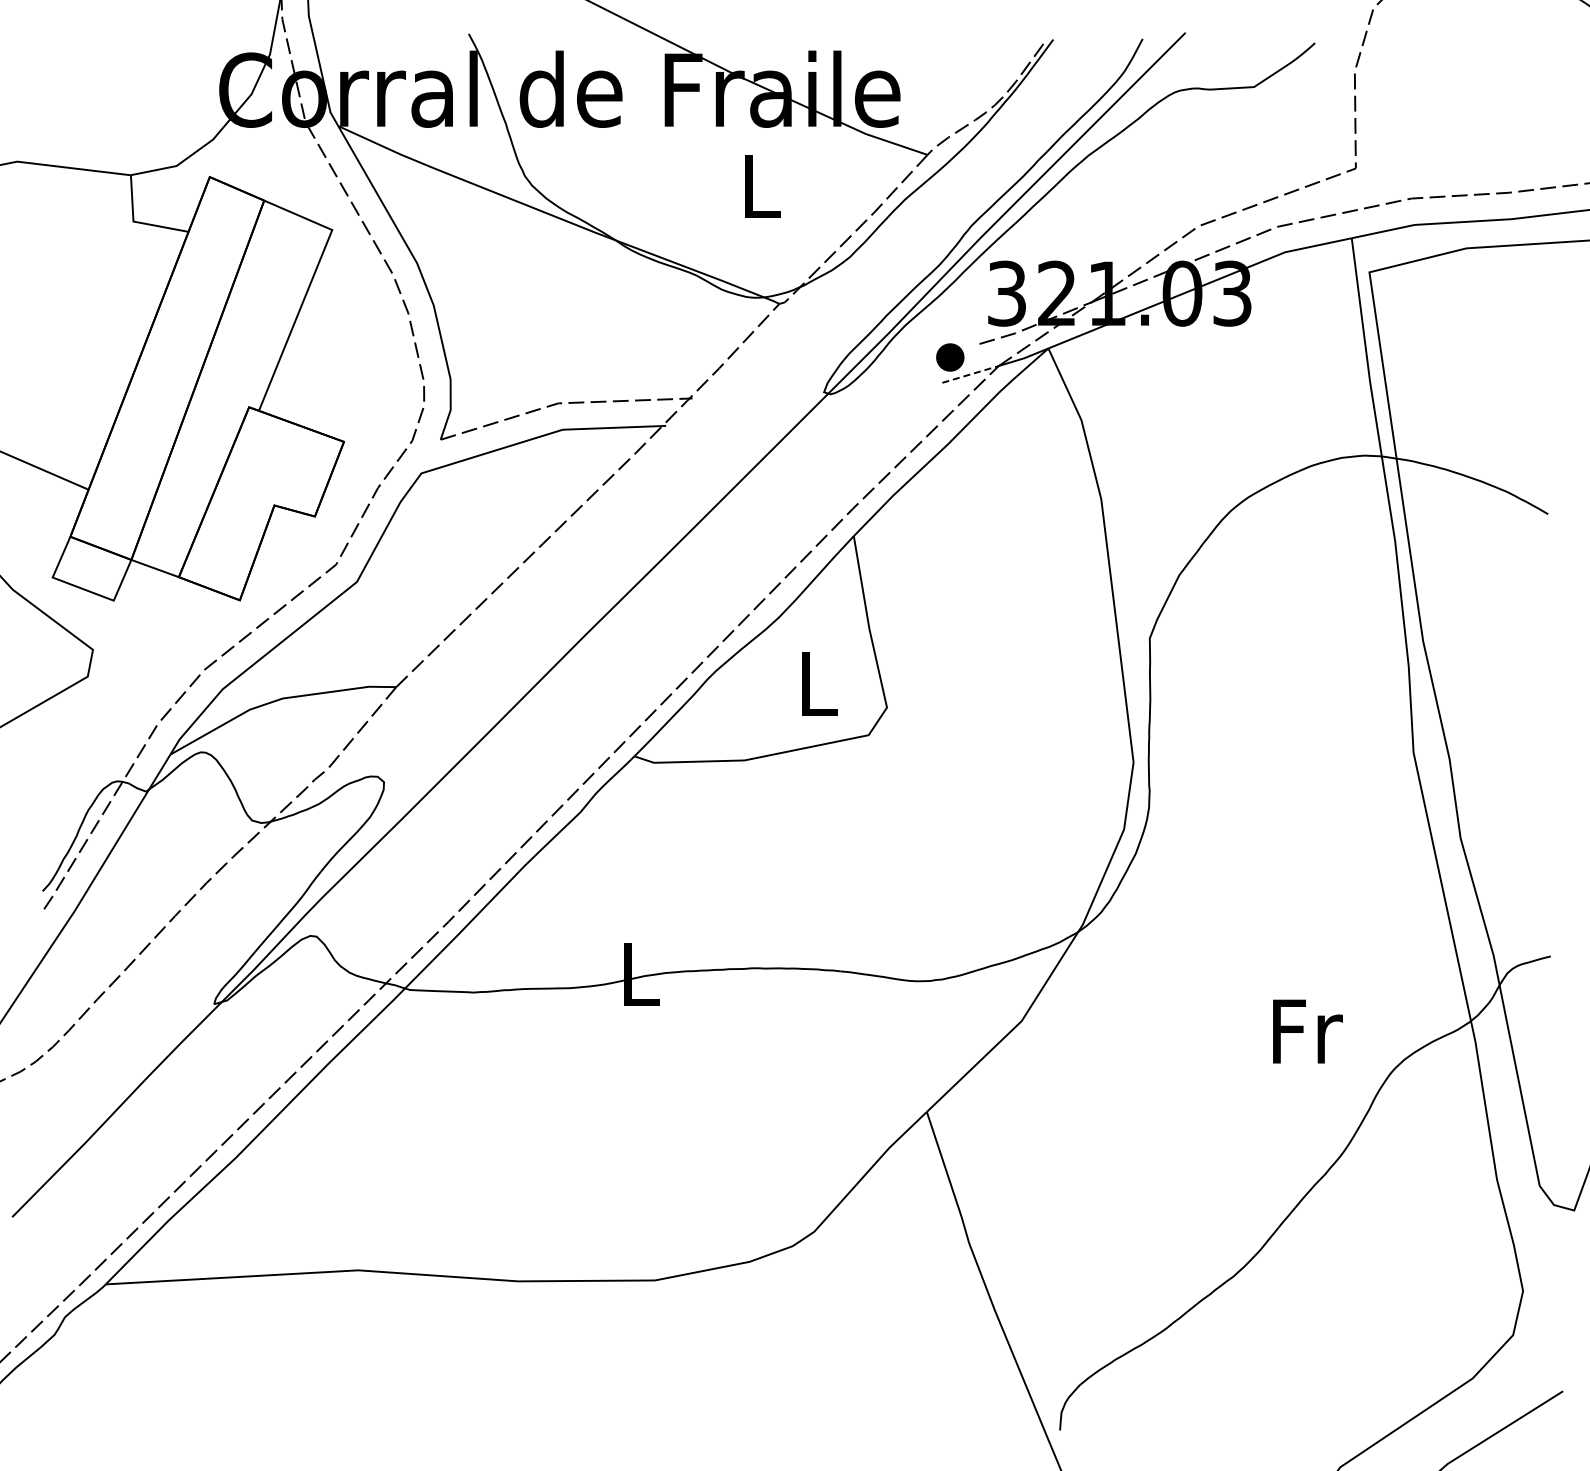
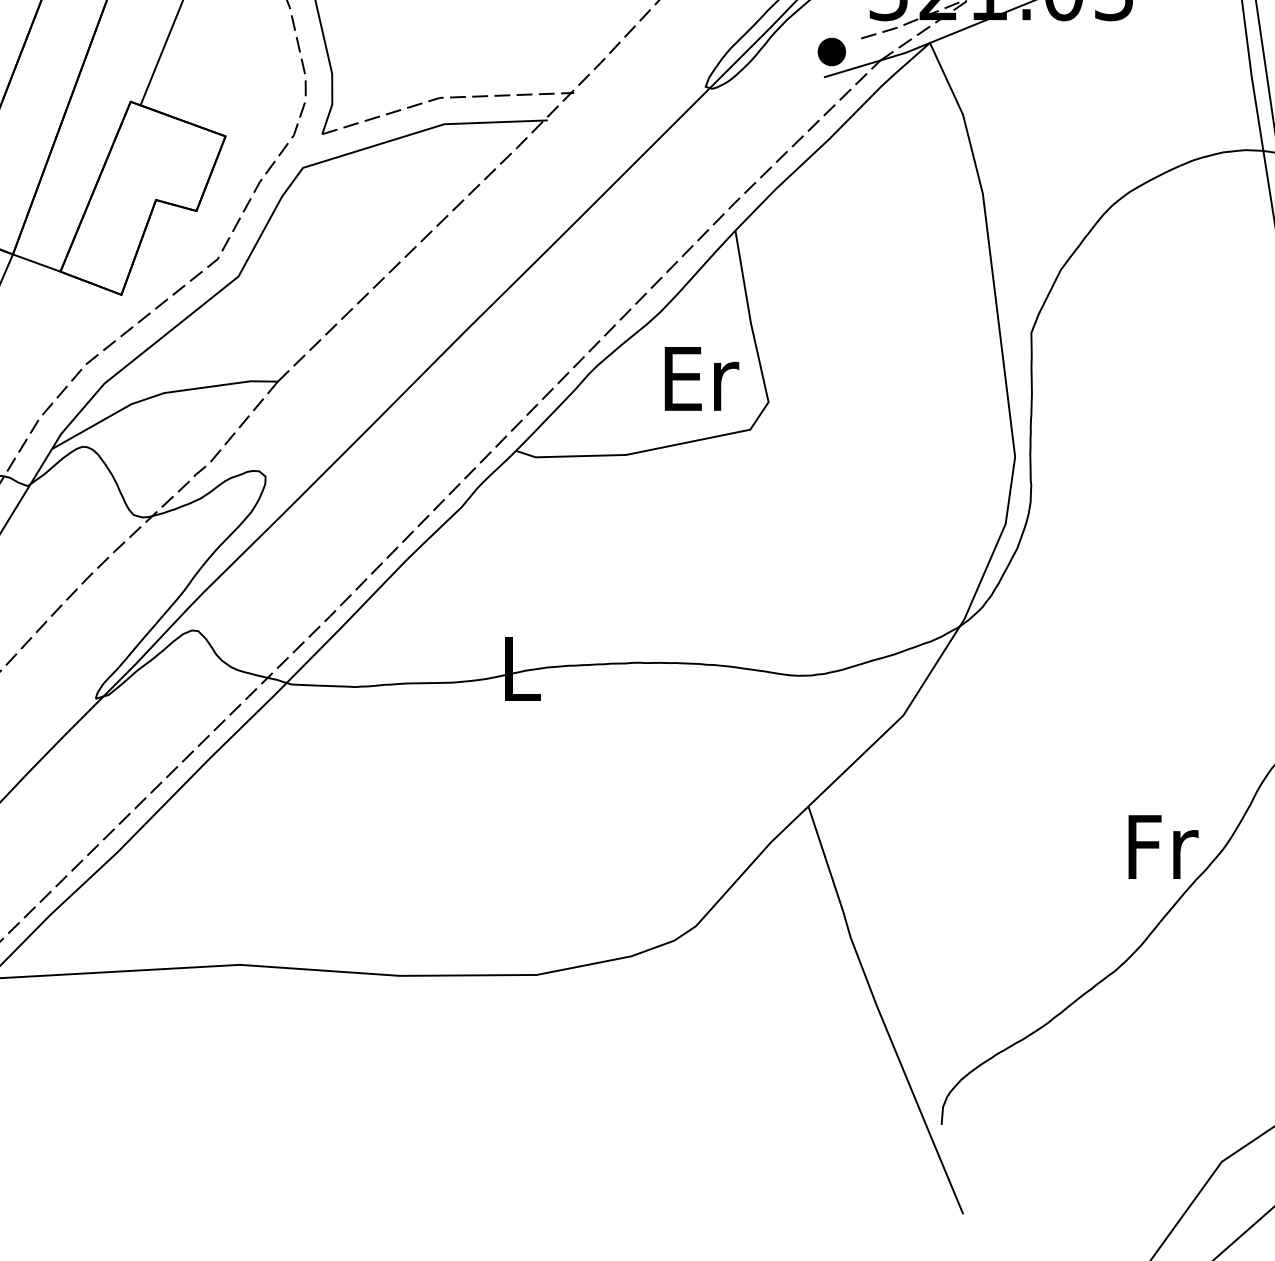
line: (971, 374) -> (853, 69), dashed -> solid
text: (820, 684) -> (702, 379), L -> Er
text: (1307, 1031) -> (1163, 847), moved

